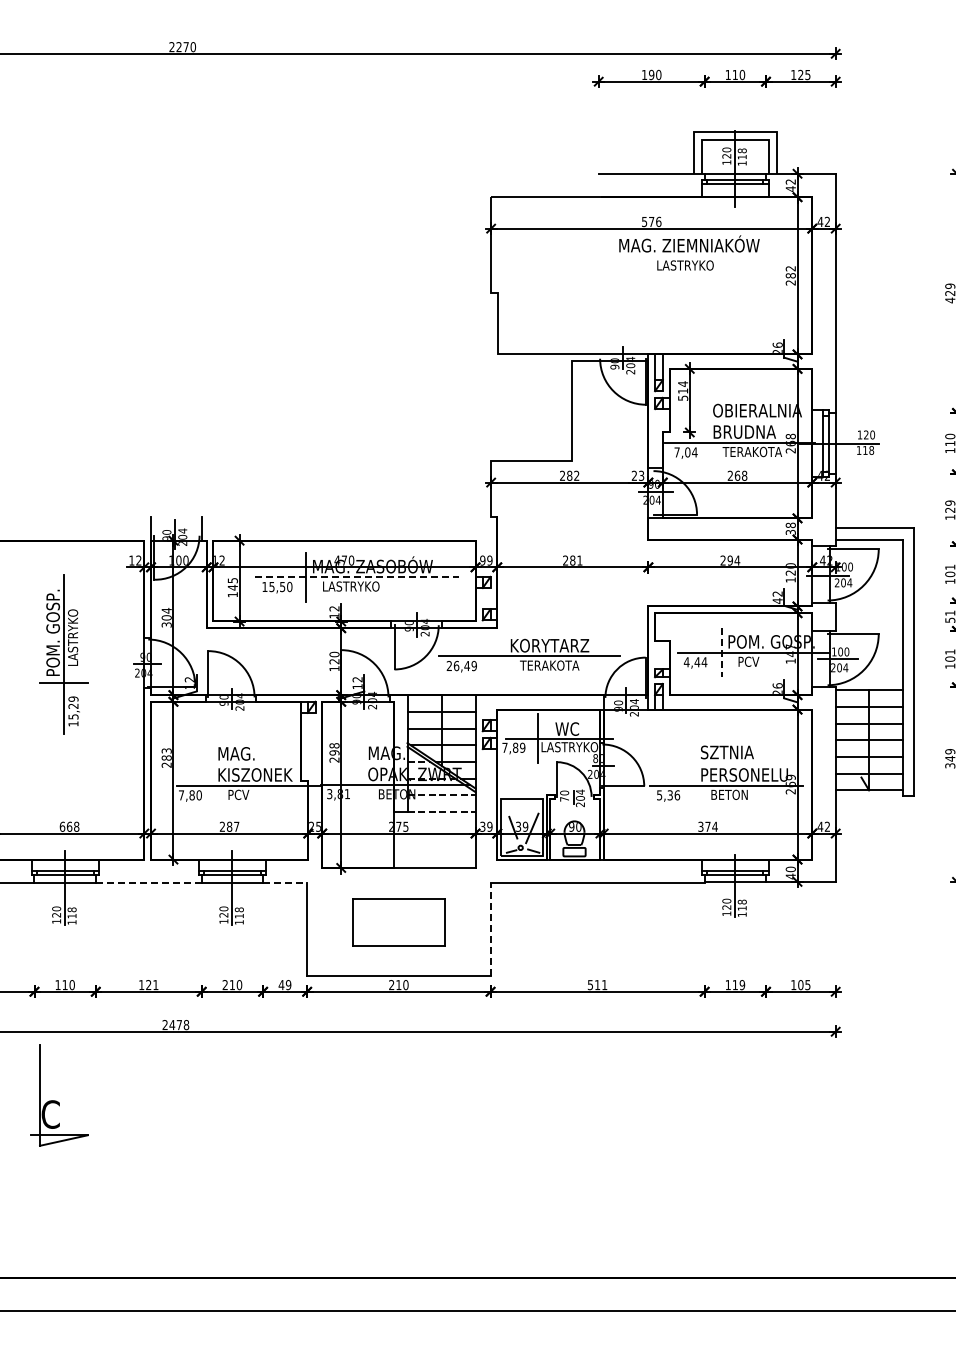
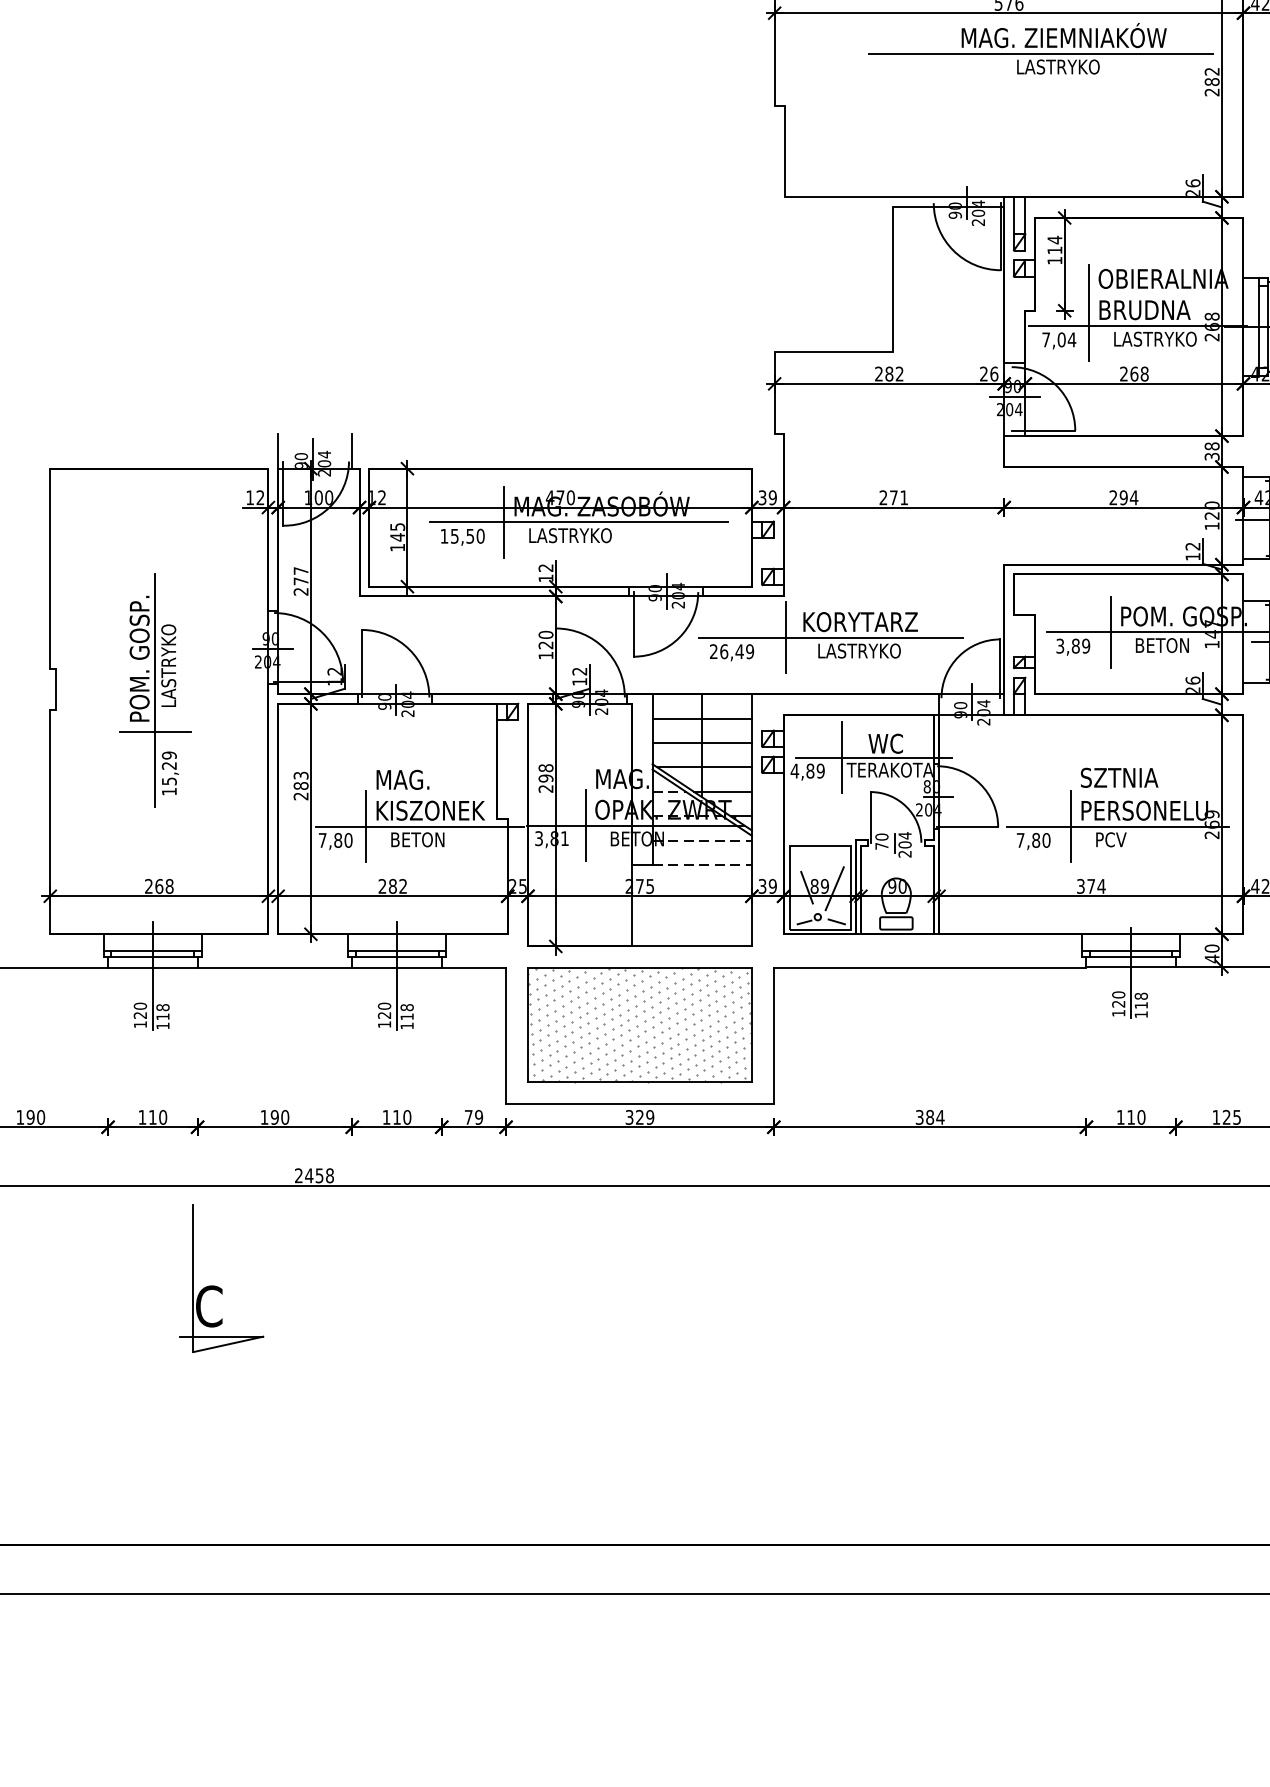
line: (673, 256) -> (1040, 53), added
text: (683, 397) -> (1055, 259), 514 -> 114
line: (706, 434) -> (1089, 313), added
text: (752, 451) -> (1156, 338), TERAKOTA -> LASTRYKO
text: (641, 475) -> (994, 373), 23 -> 26
text: (482, 560) -> (762, 497), 99 -> 39
text: (572, 560) -> (893, 497), 281 -> 271
line: (357, 577) -> (579, 522), dashed -> solid
text: (777, 600) -> (1192, 556), 42 -> 12
text: (166, 617) -> (300, 580), 304 -> 277
line: (721, 653) -> (1110, 633), dashed -> solid
part: (63, 654) -> (154, 690), moved
line: (498, 656) -> (785, 637), added
text: (756, 661) -> (1162, 645), PCV -> BETON
text: (695, 662) -> (1072, 646), 4,44 -> 3,89
text: (549, 665) -> (859, 650), TERAKOTA -> LASTRYKO
text: (504, 747) -> (794, 770), 7,89 -> 4,89
text: (569, 747) -> (889, 770), LASTRYKO -> TERAKOTA
line: (361, 784) -> (585, 824), added
line: (211, 785) -> (366, 826), added
line: (694, 785) -> (1071, 826), added
text: (246, 794) -> (417, 839), PCV -> BETON
text: (729, 794) -> (1122, 839), BETON -> PCV
text: (668, 795) -> (1033, 840), 5,36 -> 7,80
text: (62, 826) -> (148, 885), 668 -> 268
text: (236, 826) -> (402, 885), 287 -> 282
text: (518, 826) -> (814, 885), 39 -> 89
line: (148, 882) -> (274, 967), dashed -> solid
line: (285, 882) -> (474, 967), dashed -> solid
part: (398, 922) -> (639, 1026), size x1.67
line: (490, 929) -> (773, 1036), dashed -> solid
text: (224, 984) -> (385, 1116), 210 -> 110
text: (152, 985) -> (280, 1118), 121 -> 190
text: (281, 985) -> (468, 1118), 49 -> 79
text: (398, 985) -> (639, 1118), 210 -> 329
text: (597, 985) -> (929, 1118), 511 -> 384
text: (741, 985) -> (1140, 1118), 119 -> 110
text: (800, 985) -> (1226, 1118), 105 -> 125
text: (178, 1025) -> (318, 1176), 2478 -> 2458
part: (59, 1095) -> (221, 1278), moved

